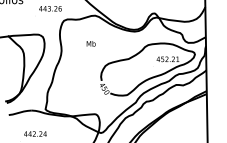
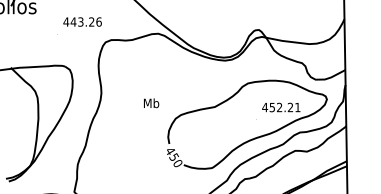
text: (90, 43) -> (150, 102), moved

